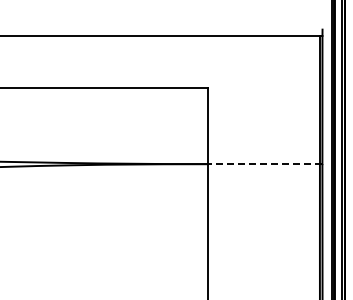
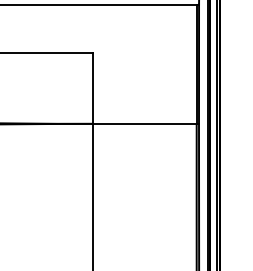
line: (264, 164) -> (145, 124), dashed -> solid

